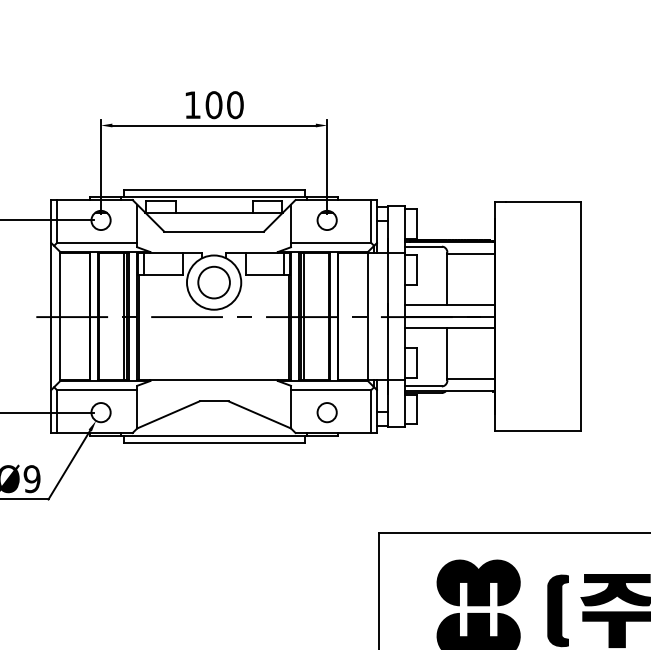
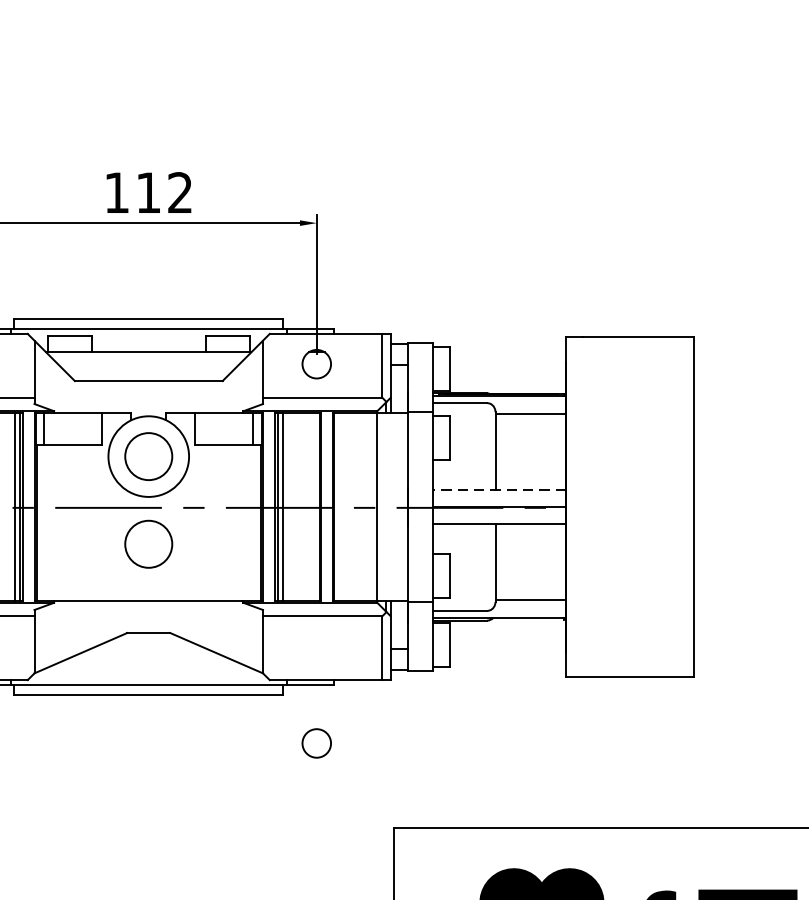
text: (224, 105) -> (164, 193), 100 -> 112
line: (450, 305) -> (500, 490), solid -> dashed
circle: (213, 341) -> (147, 544), added
circle: (326, 412) -> (315, 743), moved

